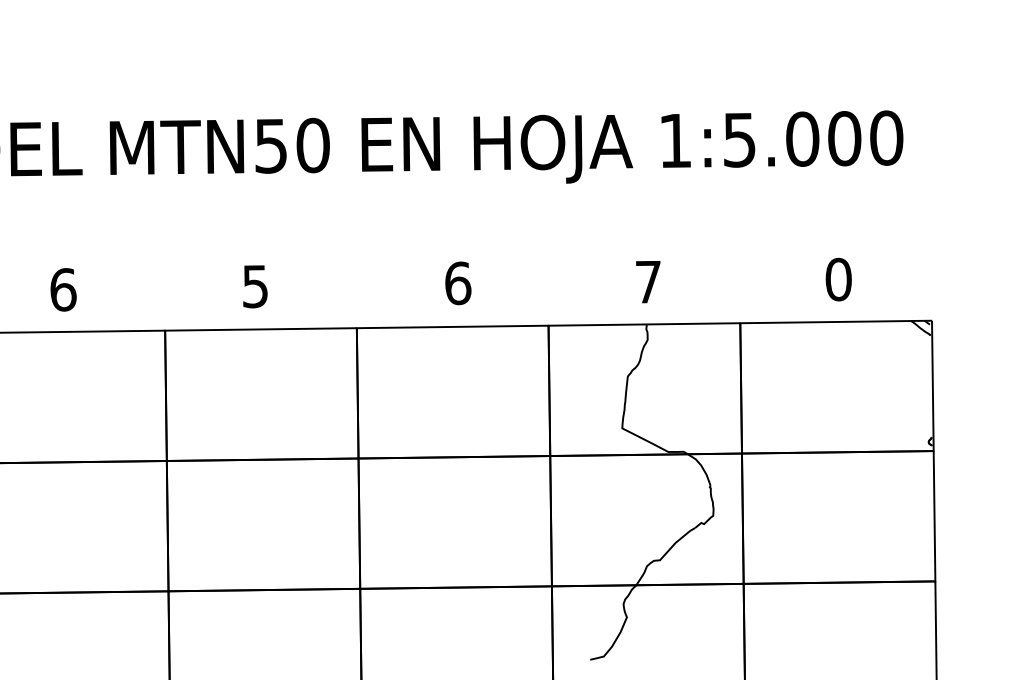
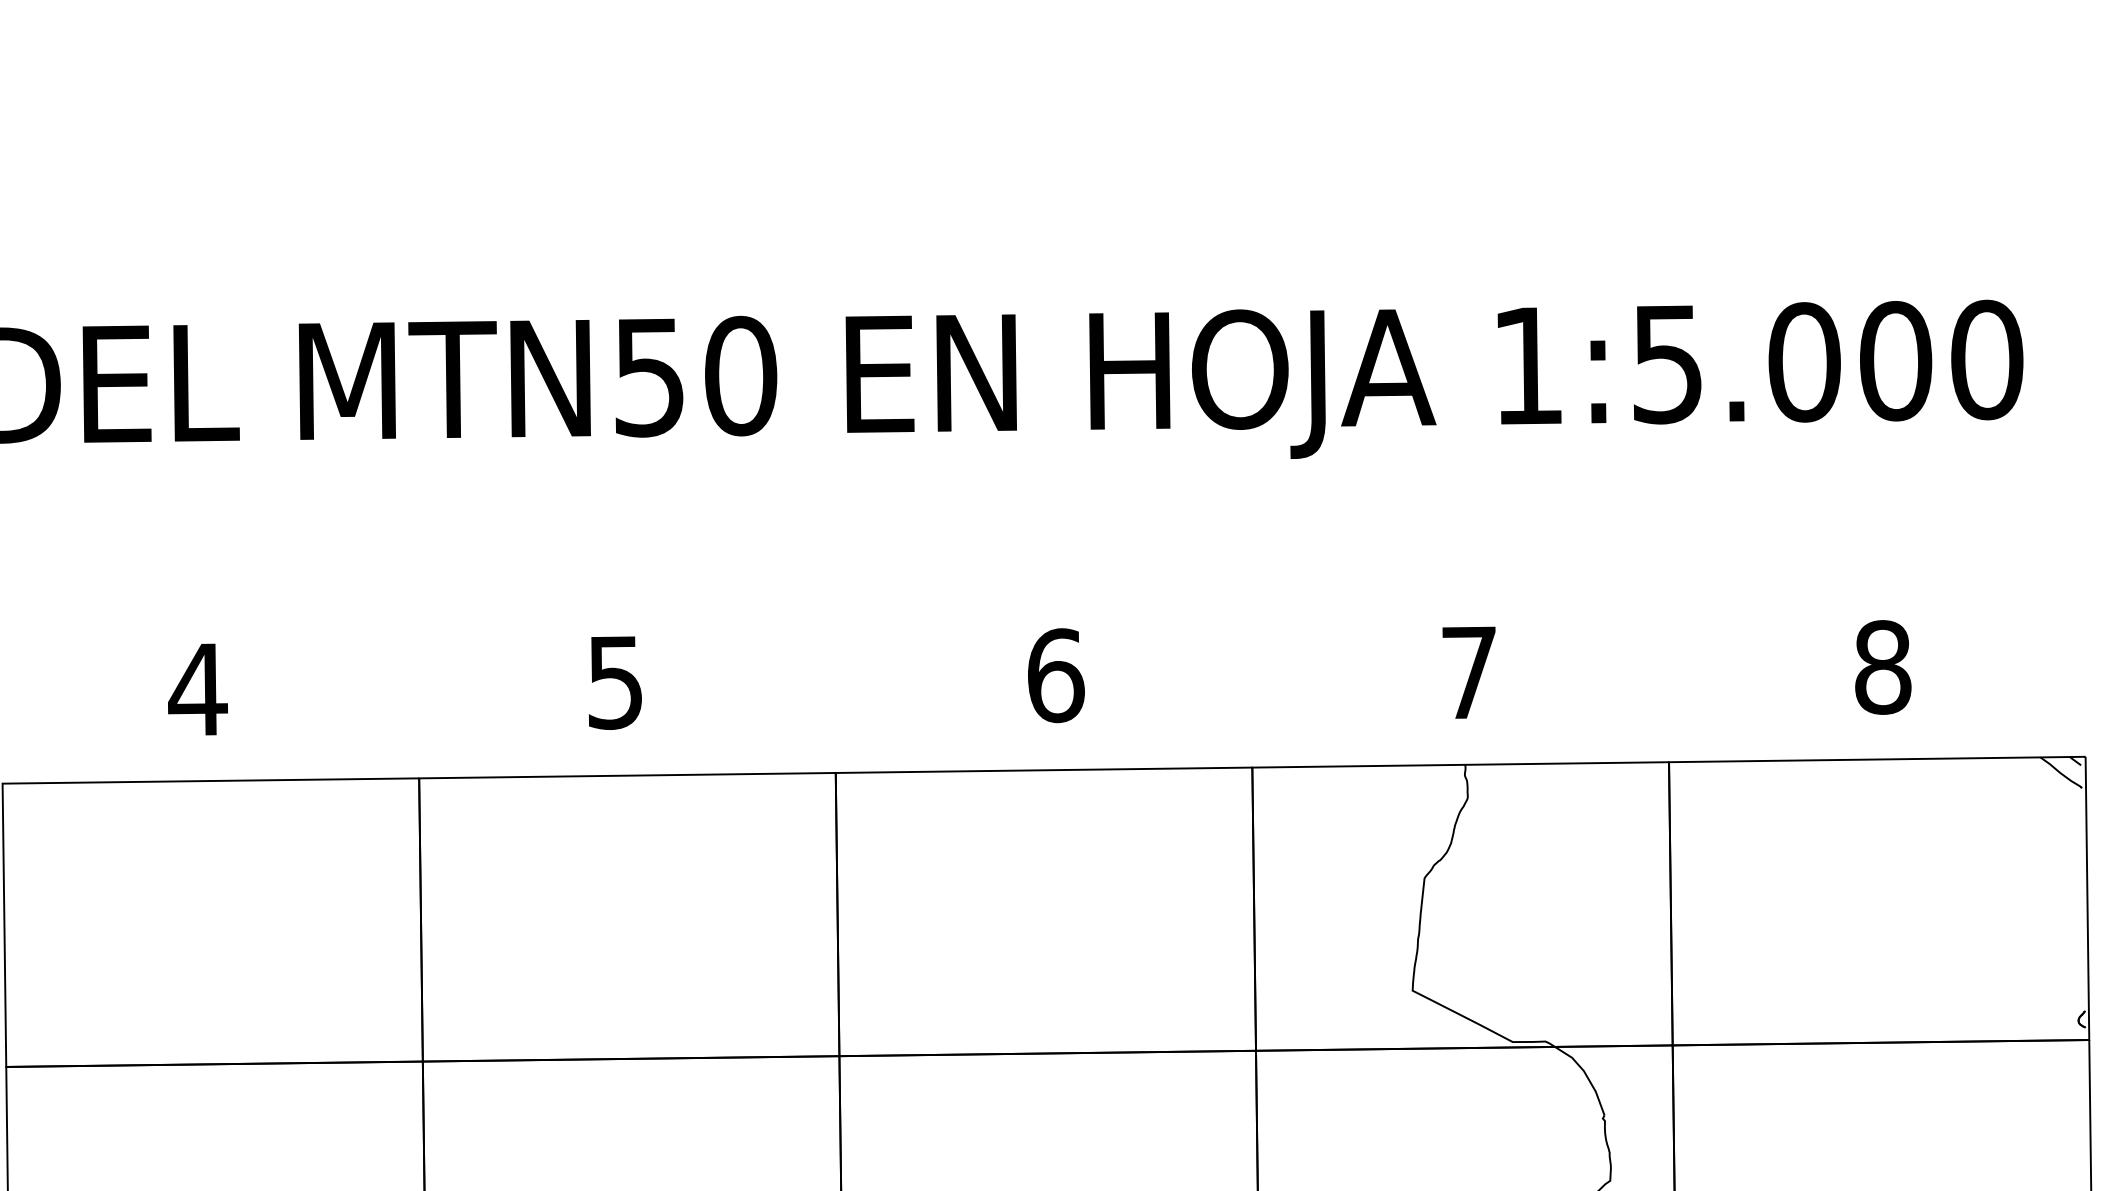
text: (838, 279) -> (1882, 667), 0 -> 8
text: (63, 289) -> (198, 688), 6 -> 4

